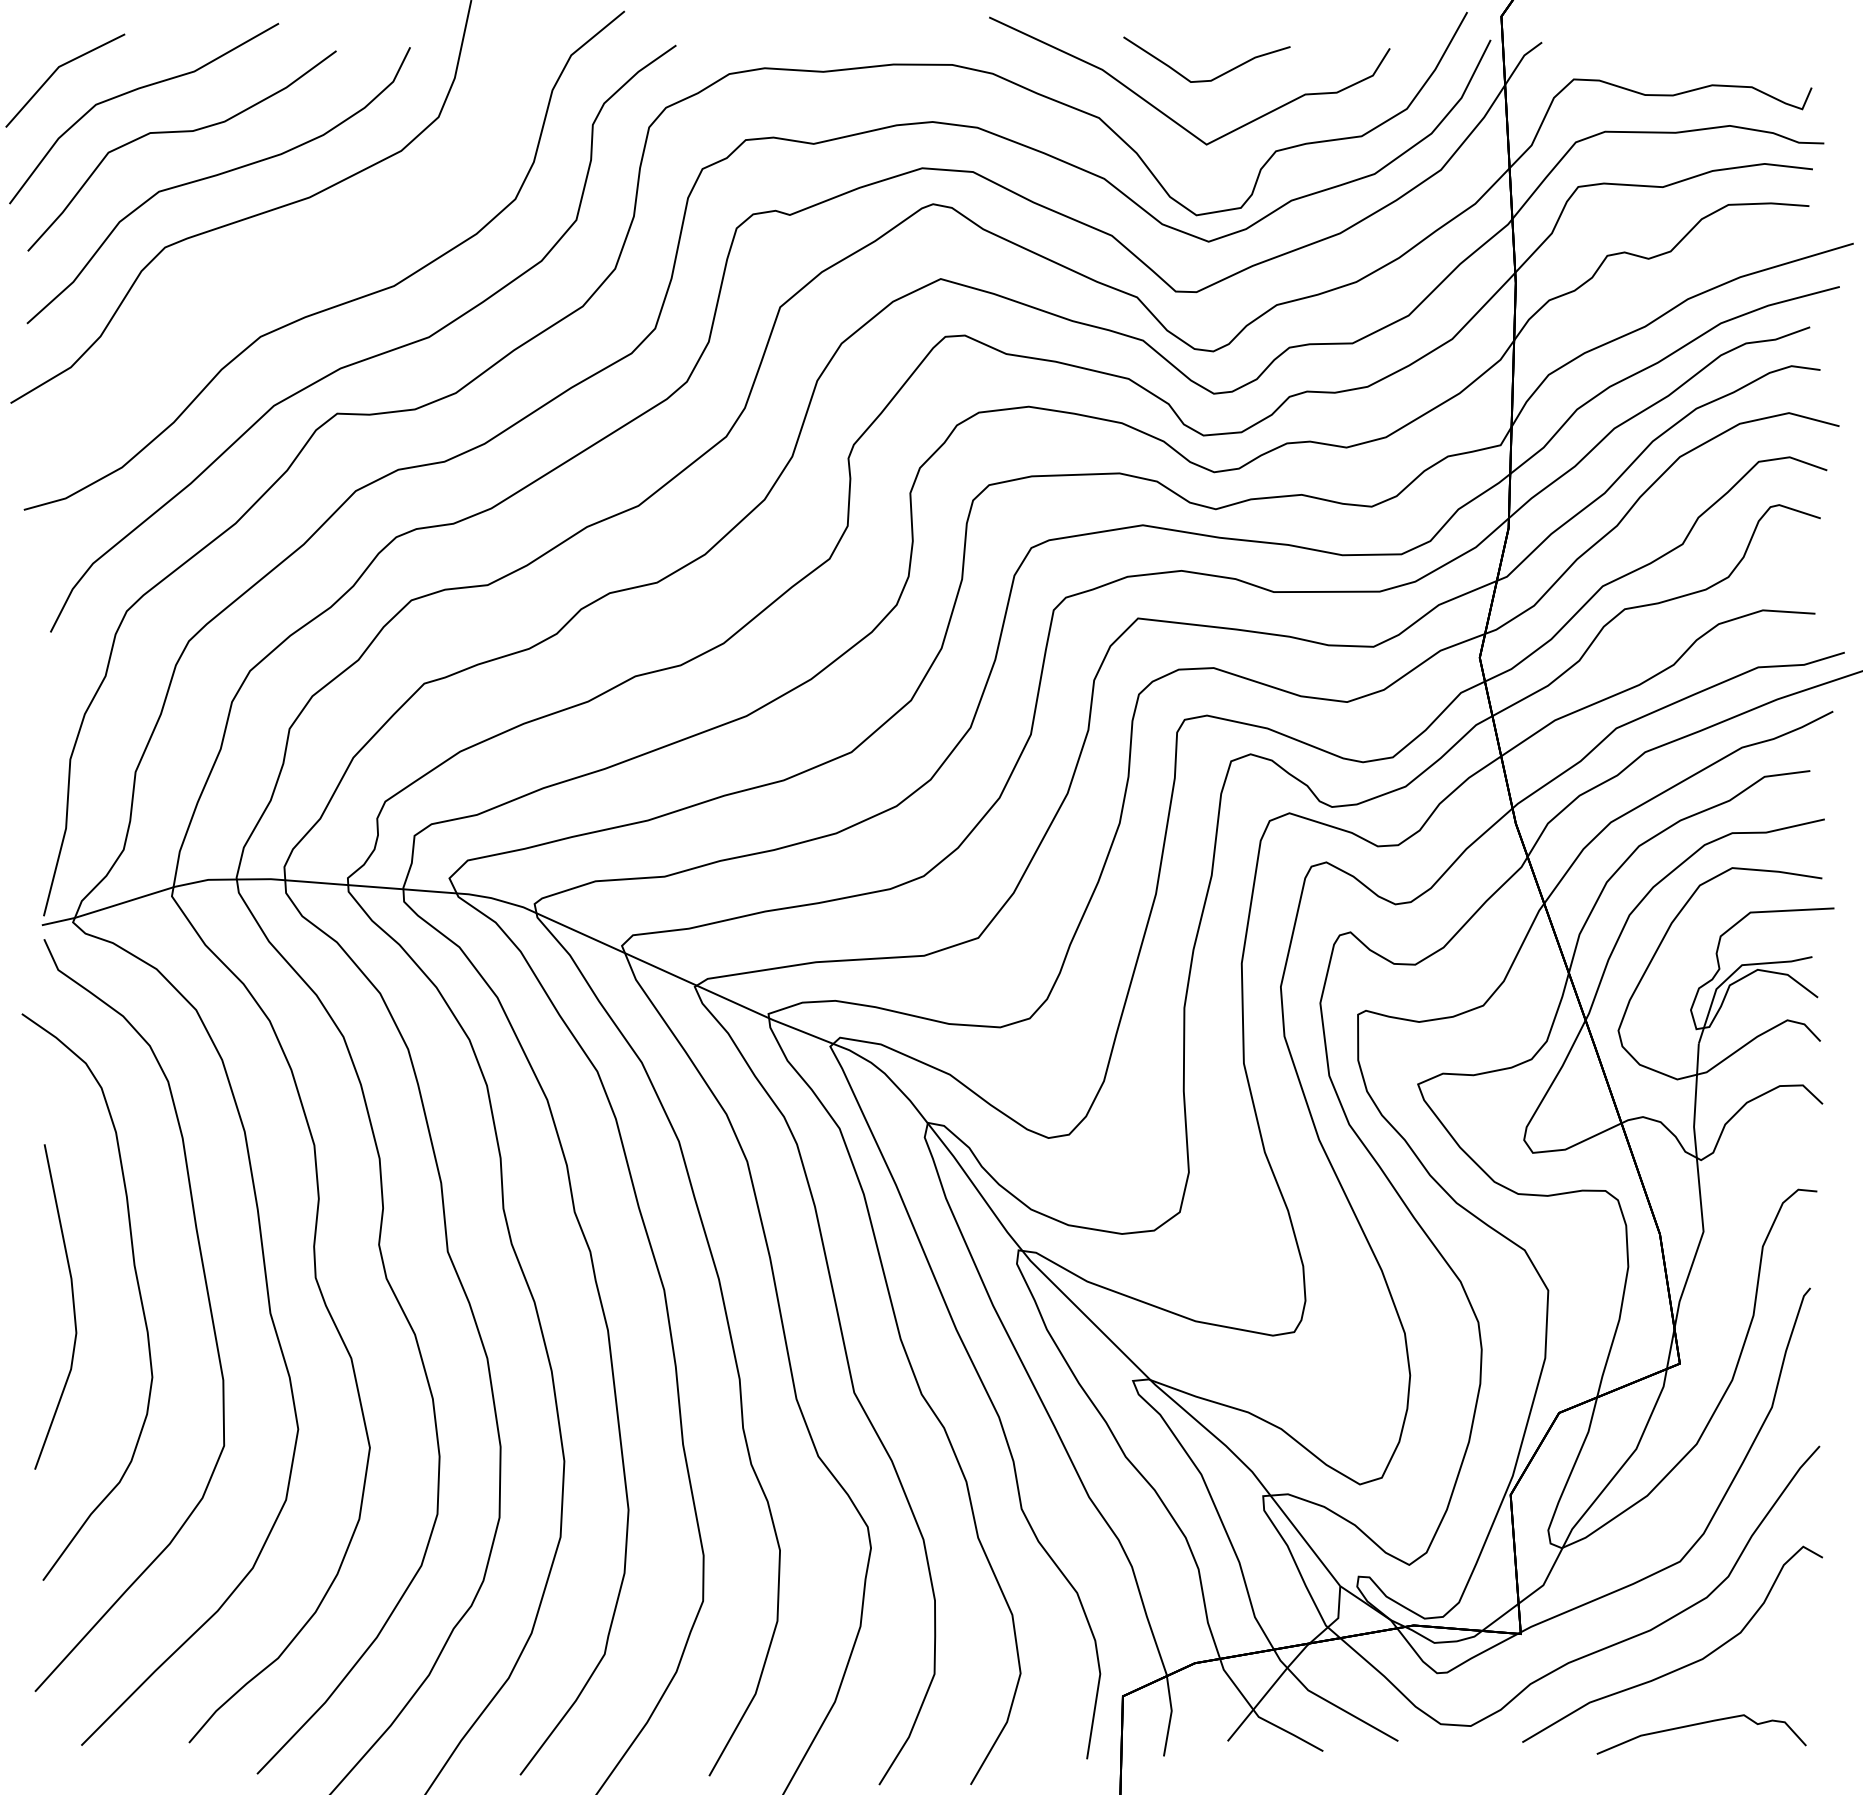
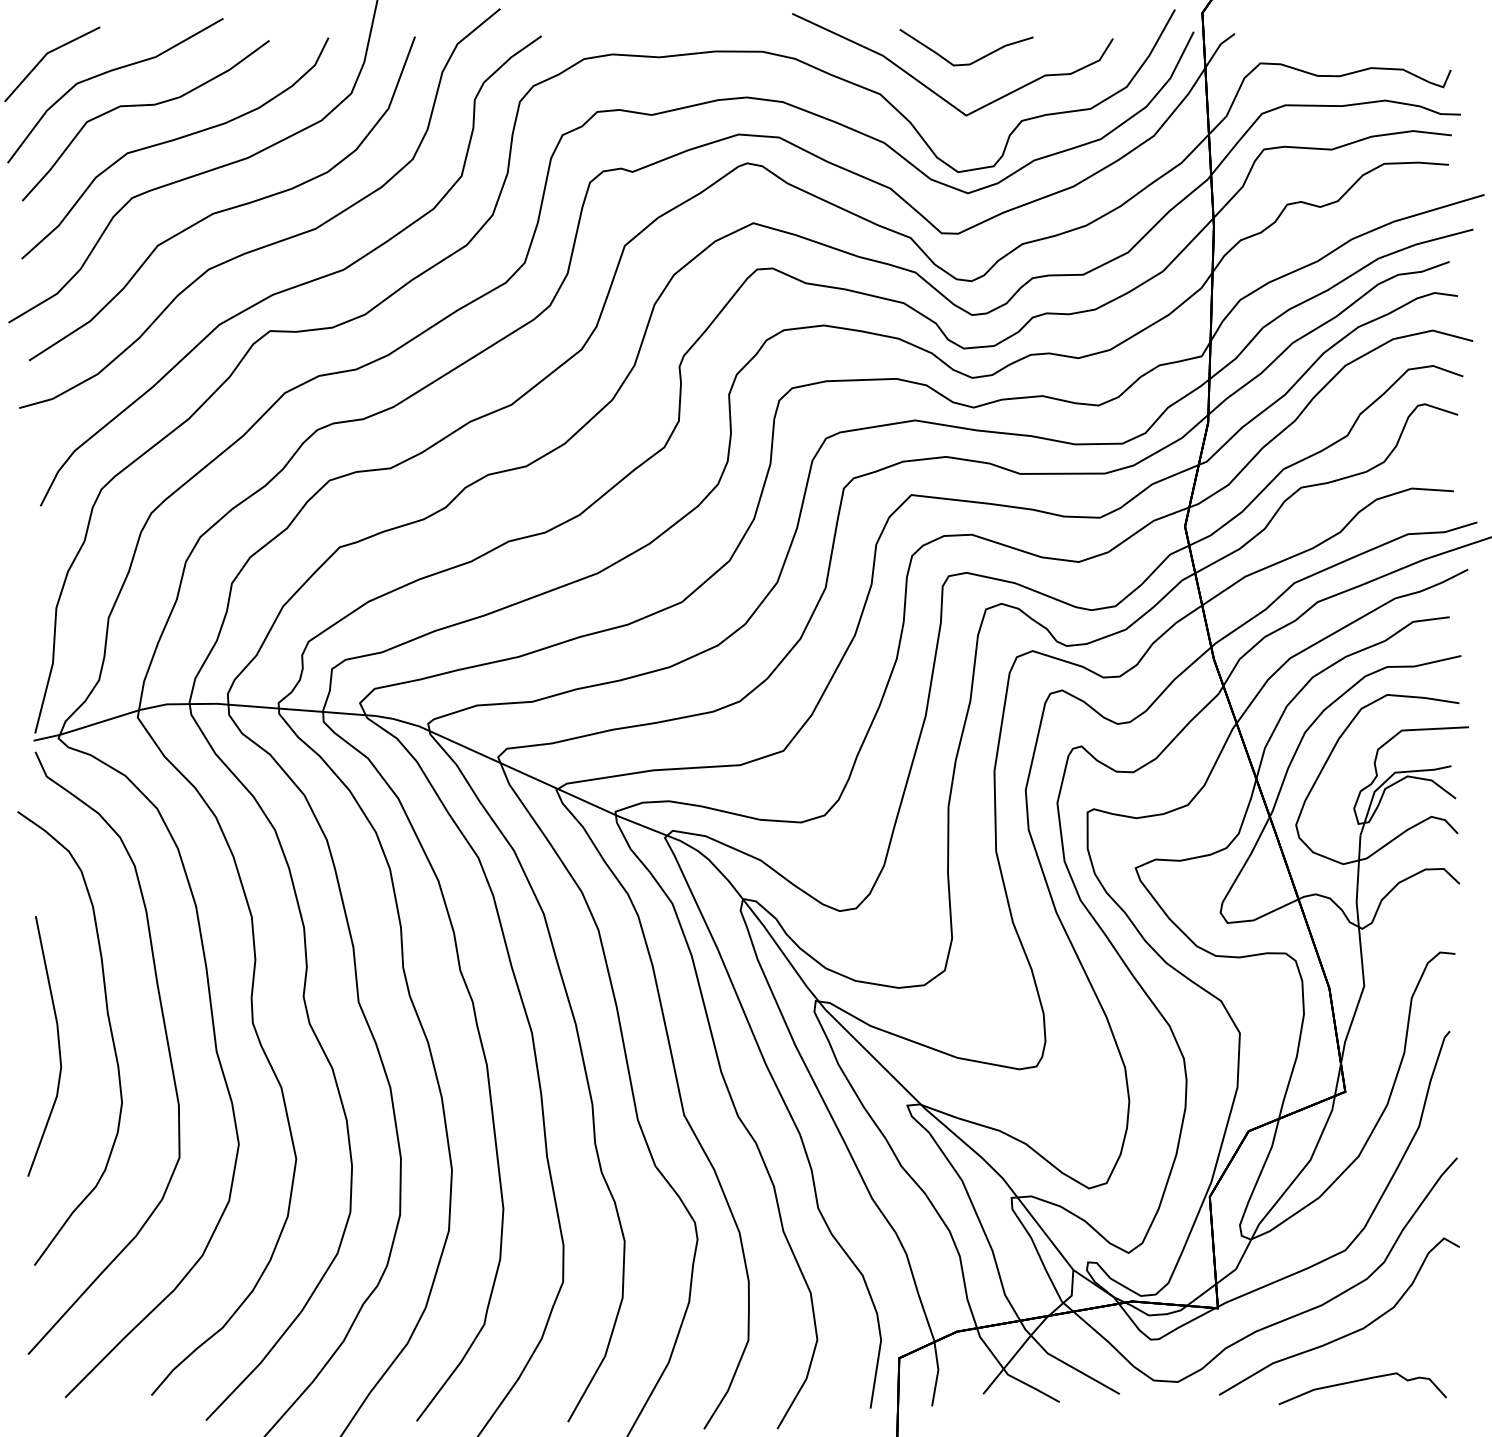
part: (281, 261) -> (225, 209), added

